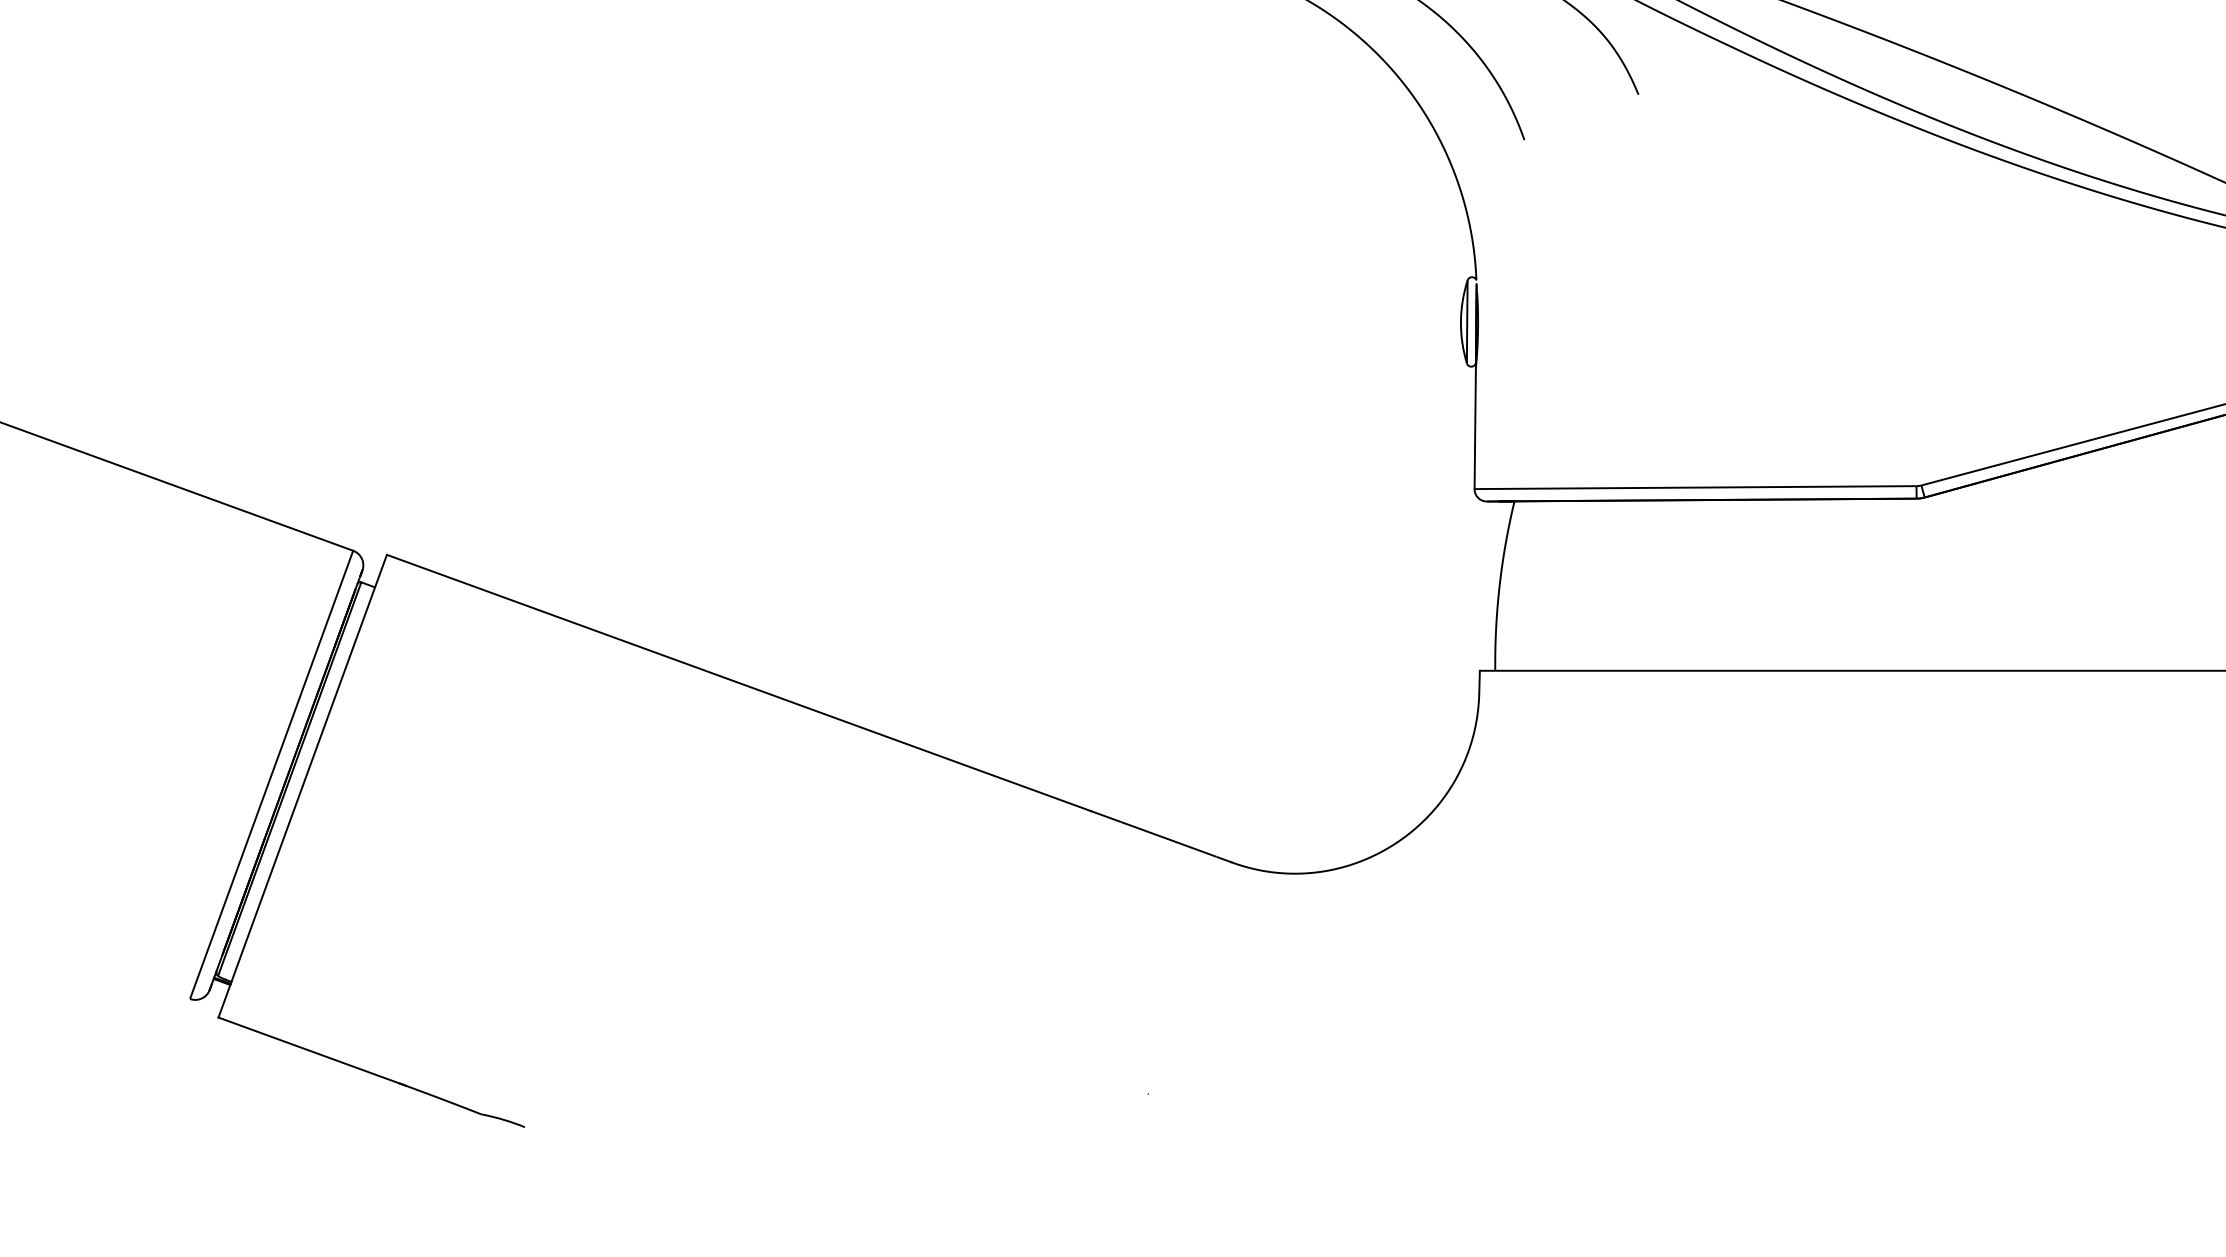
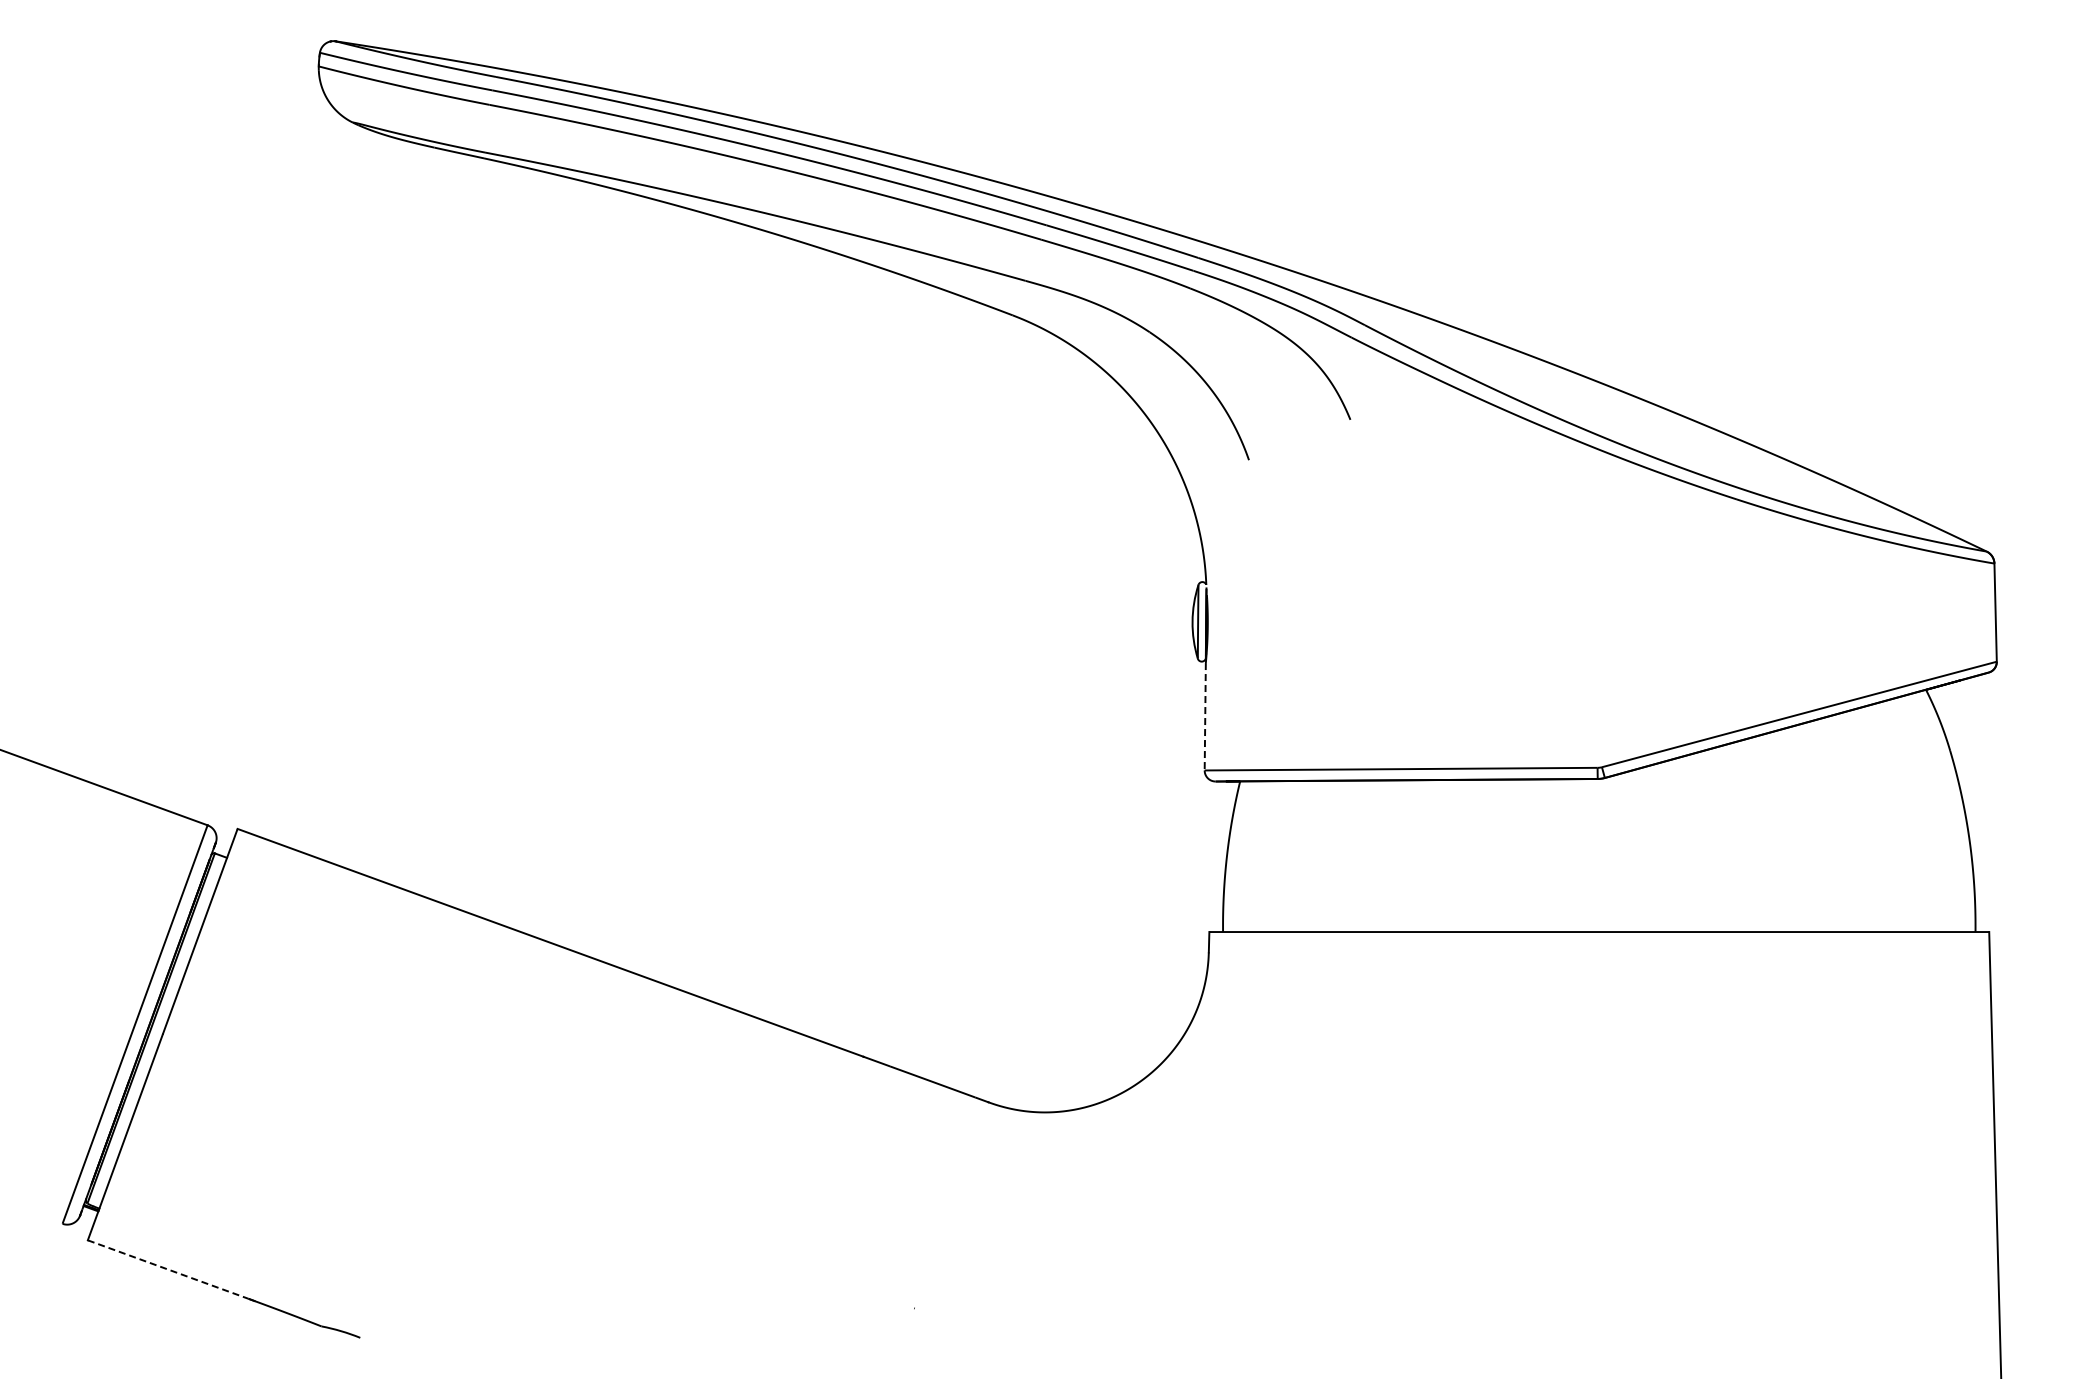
line: (1475, 428) -> (1205, 716), solid -> dashed
line: (309, 1050) -> (168, 1269), solid -> dashed

